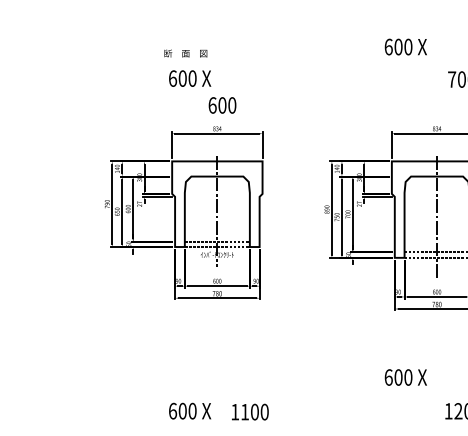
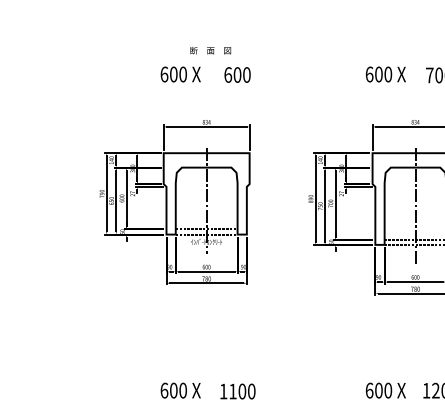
text: (405, 47) -> (385, 74), moved
text: (185, 53) -> (210, 50), moved
text: (222, 104) -> (237, 74), moved
text: (405, 377) -> (385, 390), moved

